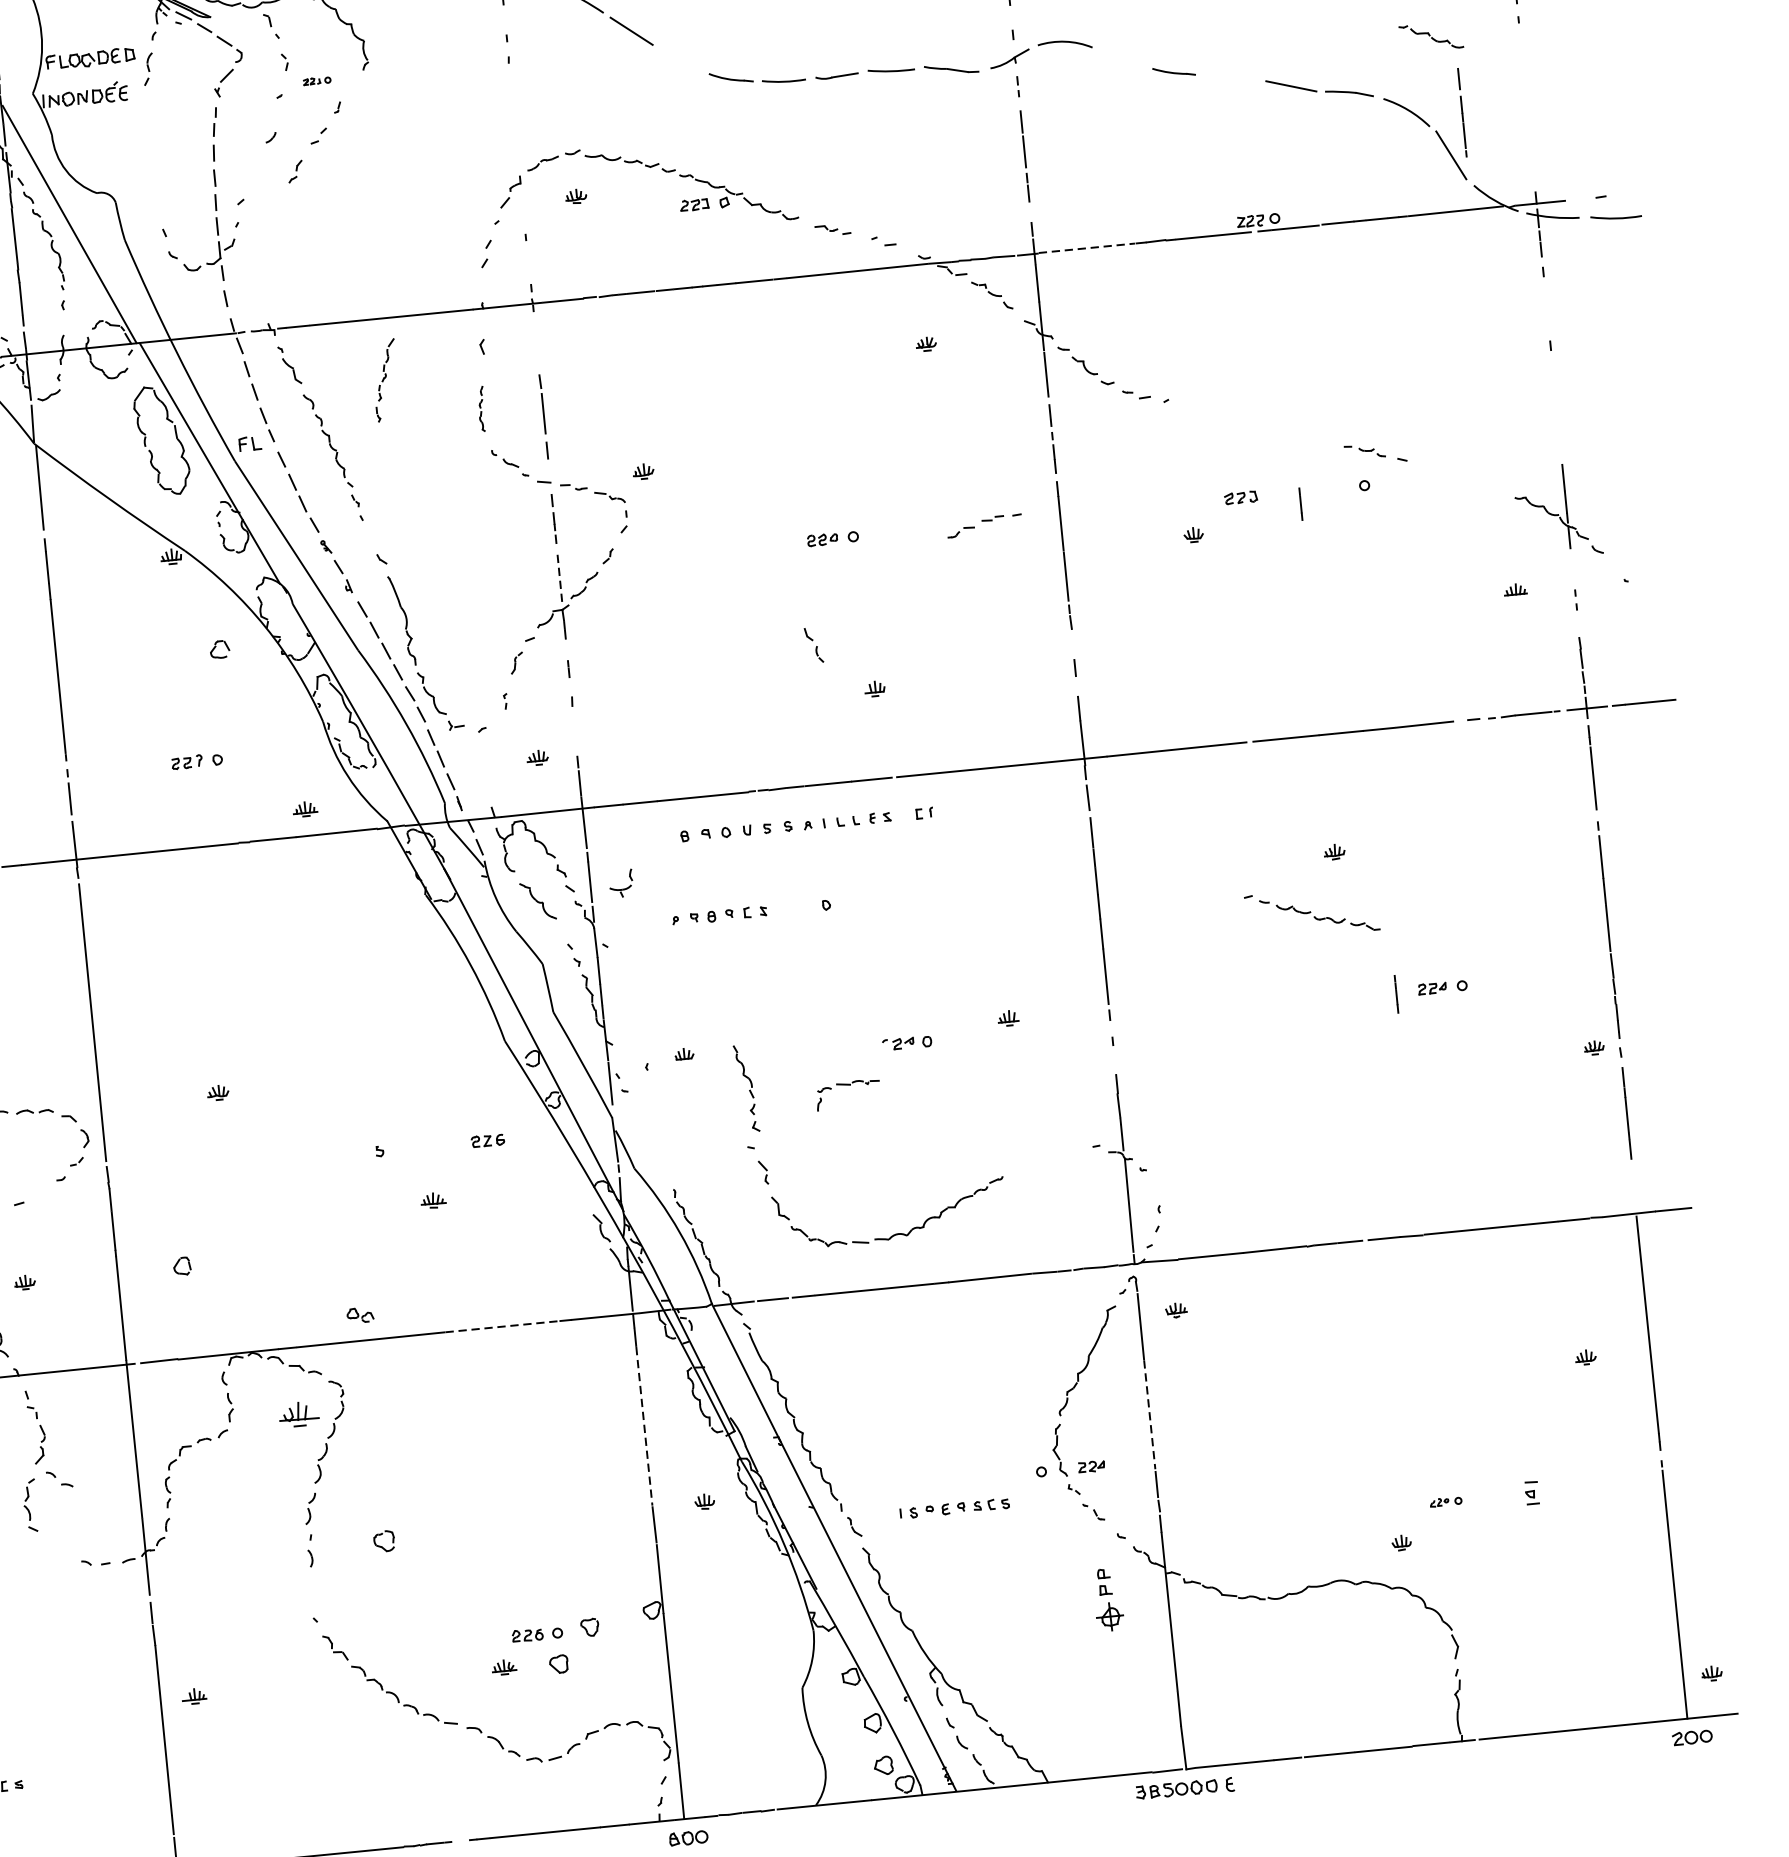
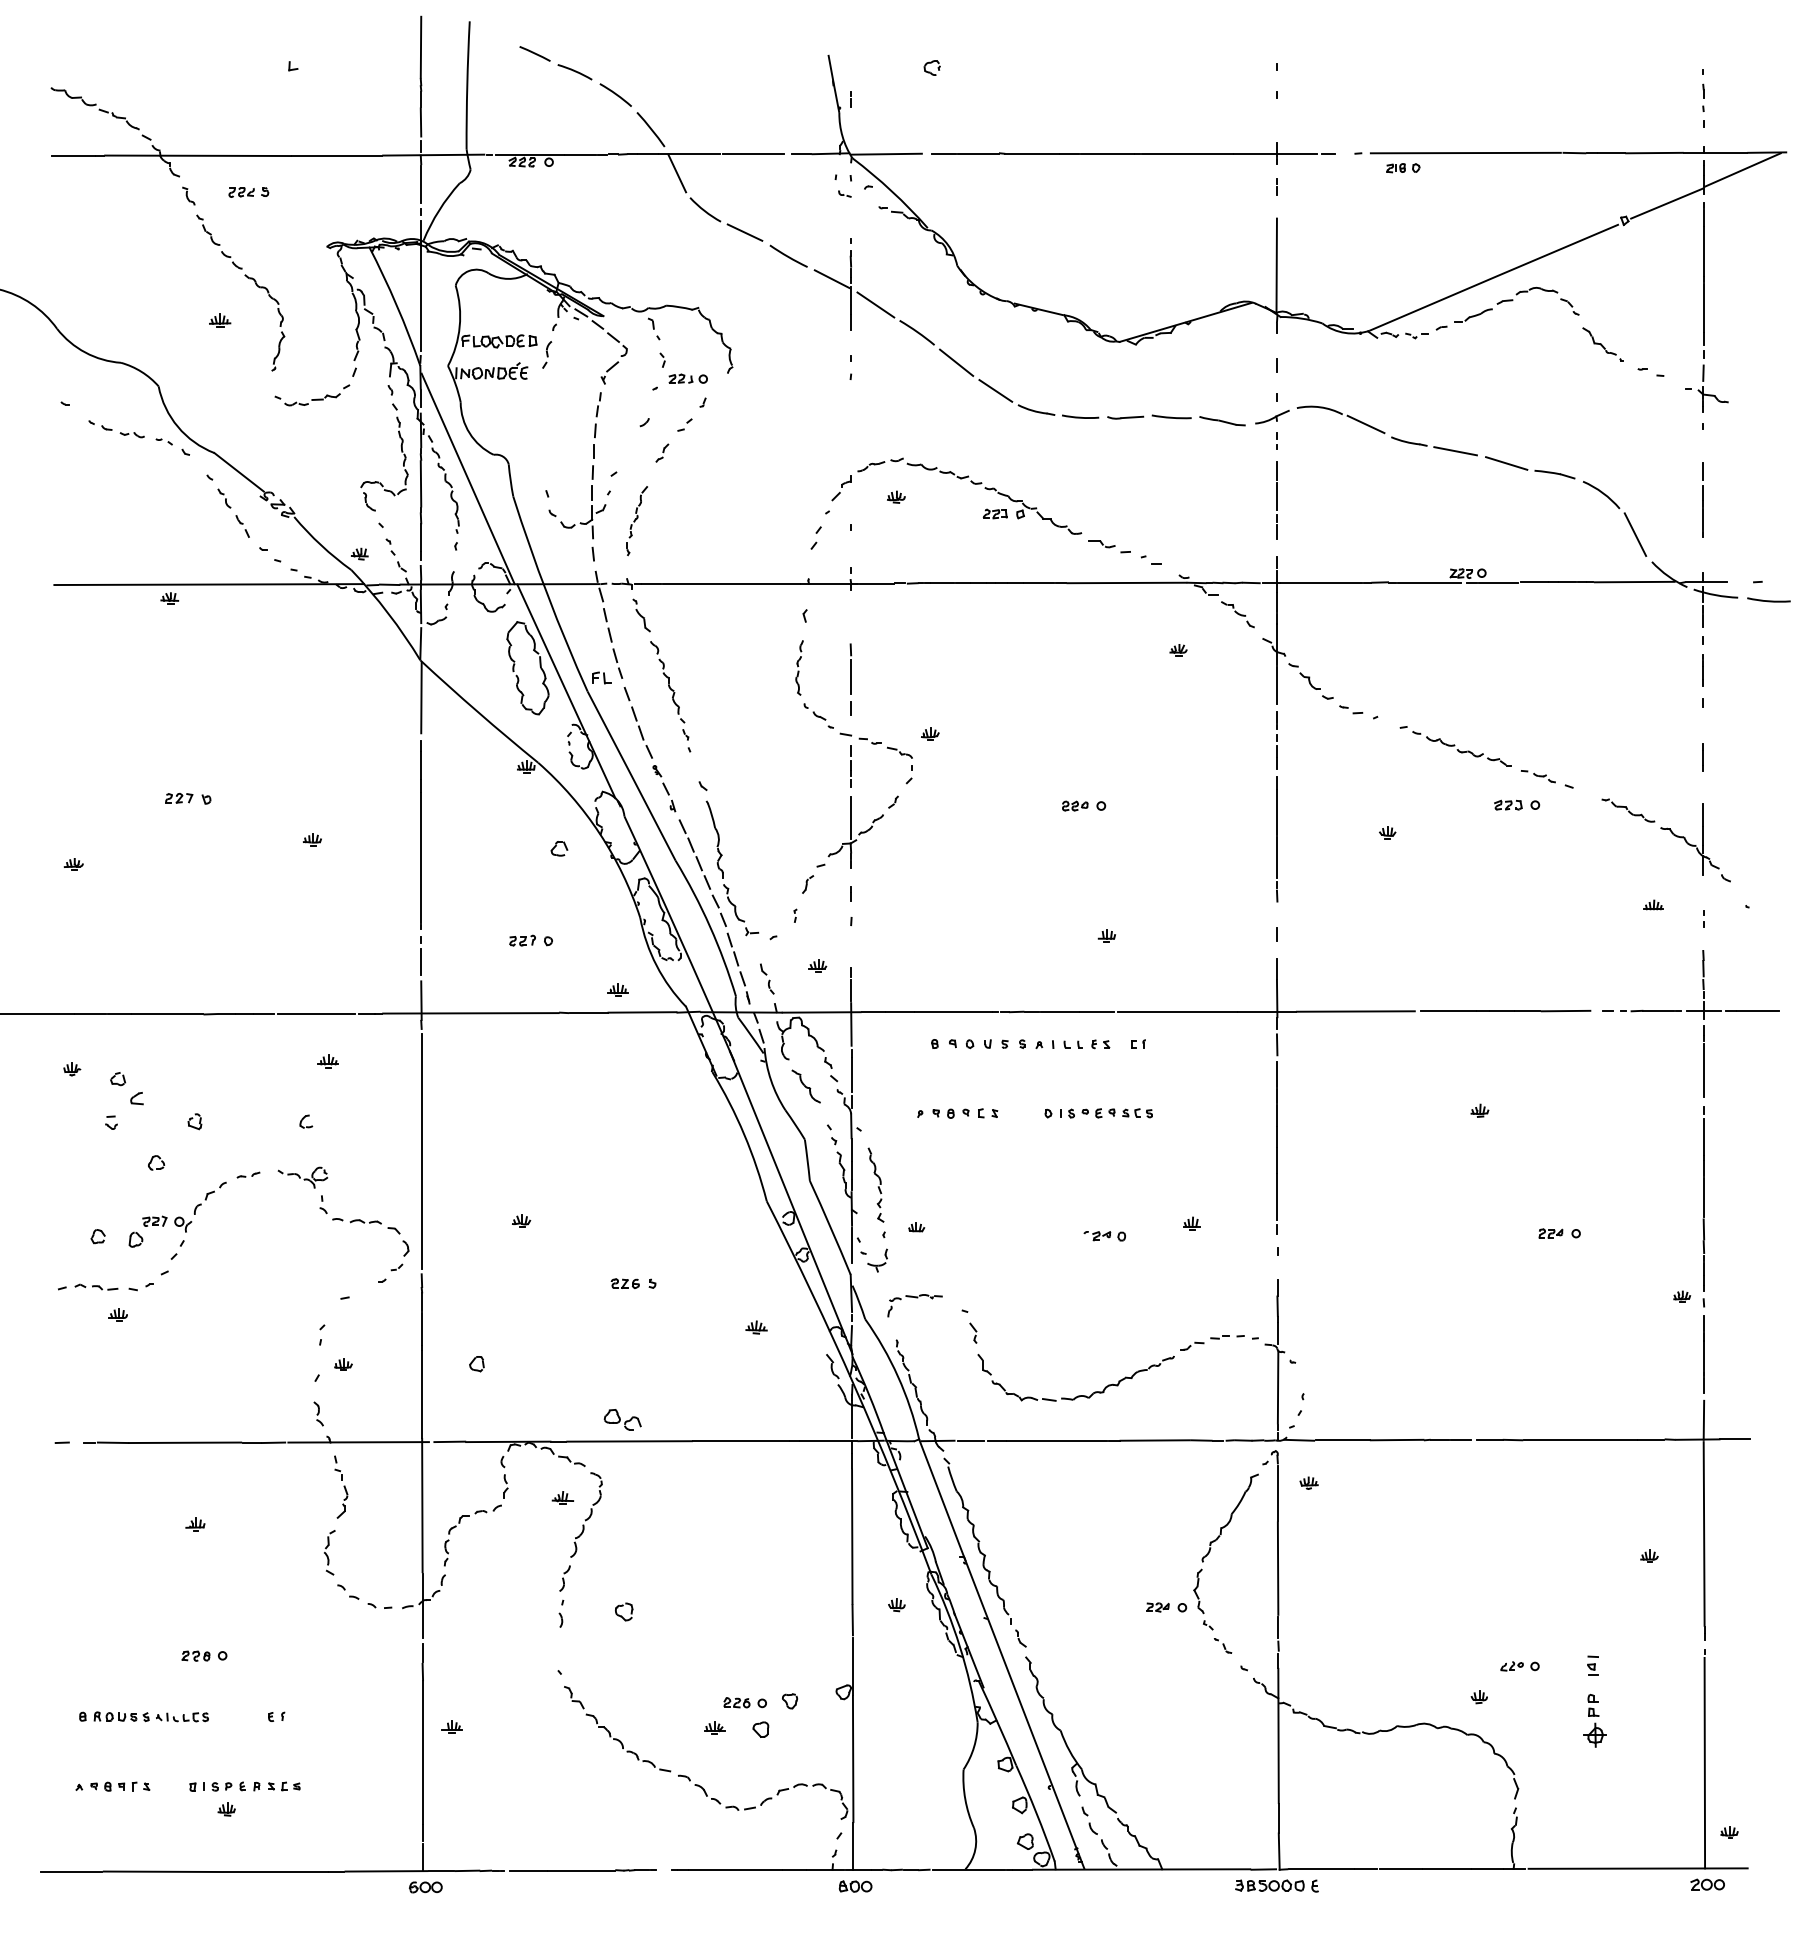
part: (1431, 36) -> (1628, 810), moved
line: (1120, 56) -> (1365, 424), added
line: (680, 59) -> (995, 390), added
line: (1229, 78) -> (1455, 451), added
part: (316, 80) -> (687, 378), size x1.67
line: (1461, 112) -> (1702, 499), moved
part: (833, 230) -> (1109, 546), size x1.43
line: (1086, 247) -> (1321, 582), dashed -> solid
part: (385, 381) -> (636, 521), moved
part: (481, 408) -> (799, 667), size x1.43
part: (1241, 496) -> (1508, 804), moved
line: (1300, 504) -> (1702, 757), moved
part: (984, 525) -> (1212, 1342), moved
line: (560, 580) -> (851, 818), dashed -> solid
part: (814, 644) -> (767, 978), moved
part: (621, 883) -> (877, 1260), moved
part: (1311, 913) -> (1455, 746), moved
line: (1395, 994) -> (1702, 670), moved
part: (847, 1086) -> (915, 1298), moved
part: (745, 1087) -> (875, 1184), moved
part: (486, 1140) -> (624, 1283), moved
line: (1633, 1189) -> (1703, 1419), added
part: (433, 1200) -> (756, 1327), moved
part: (360, 1314) -> (622, 1419), size x1.67
line: (502, 1327) -> (741, 1441), dashed -> solid
part: (298, 1413) -> (562, 1497), size x0.62
line: (1150, 1415) -> (1278, 1569), dashed -> solid
line: (644, 1427) -> (852, 1537), dashed -> solid
part: (1091, 1466) -> (1157, 1607), moved
part: (59, 1478) -> (348, 1591), moved
part: (1445, 1502) -> (1519, 1666), size x1.43
part: (954, 1508) -> (1106, 1113), moved
part: (1107, 1599) -> (1594, 1720), moved

